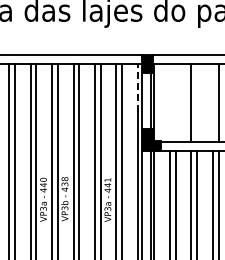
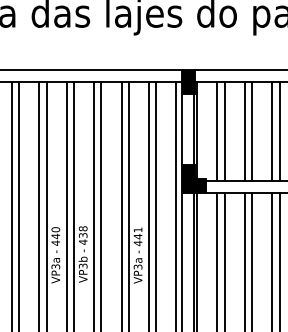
line: (137, 87) -> (175, 111), dashed -> solid
line: (169, 102) -> (216, 130), added
line: (175, 102) -> (224, 130), added
line: (197, 102) -> (252, 130), added
line: (212, 102) -> (271, 130), added

